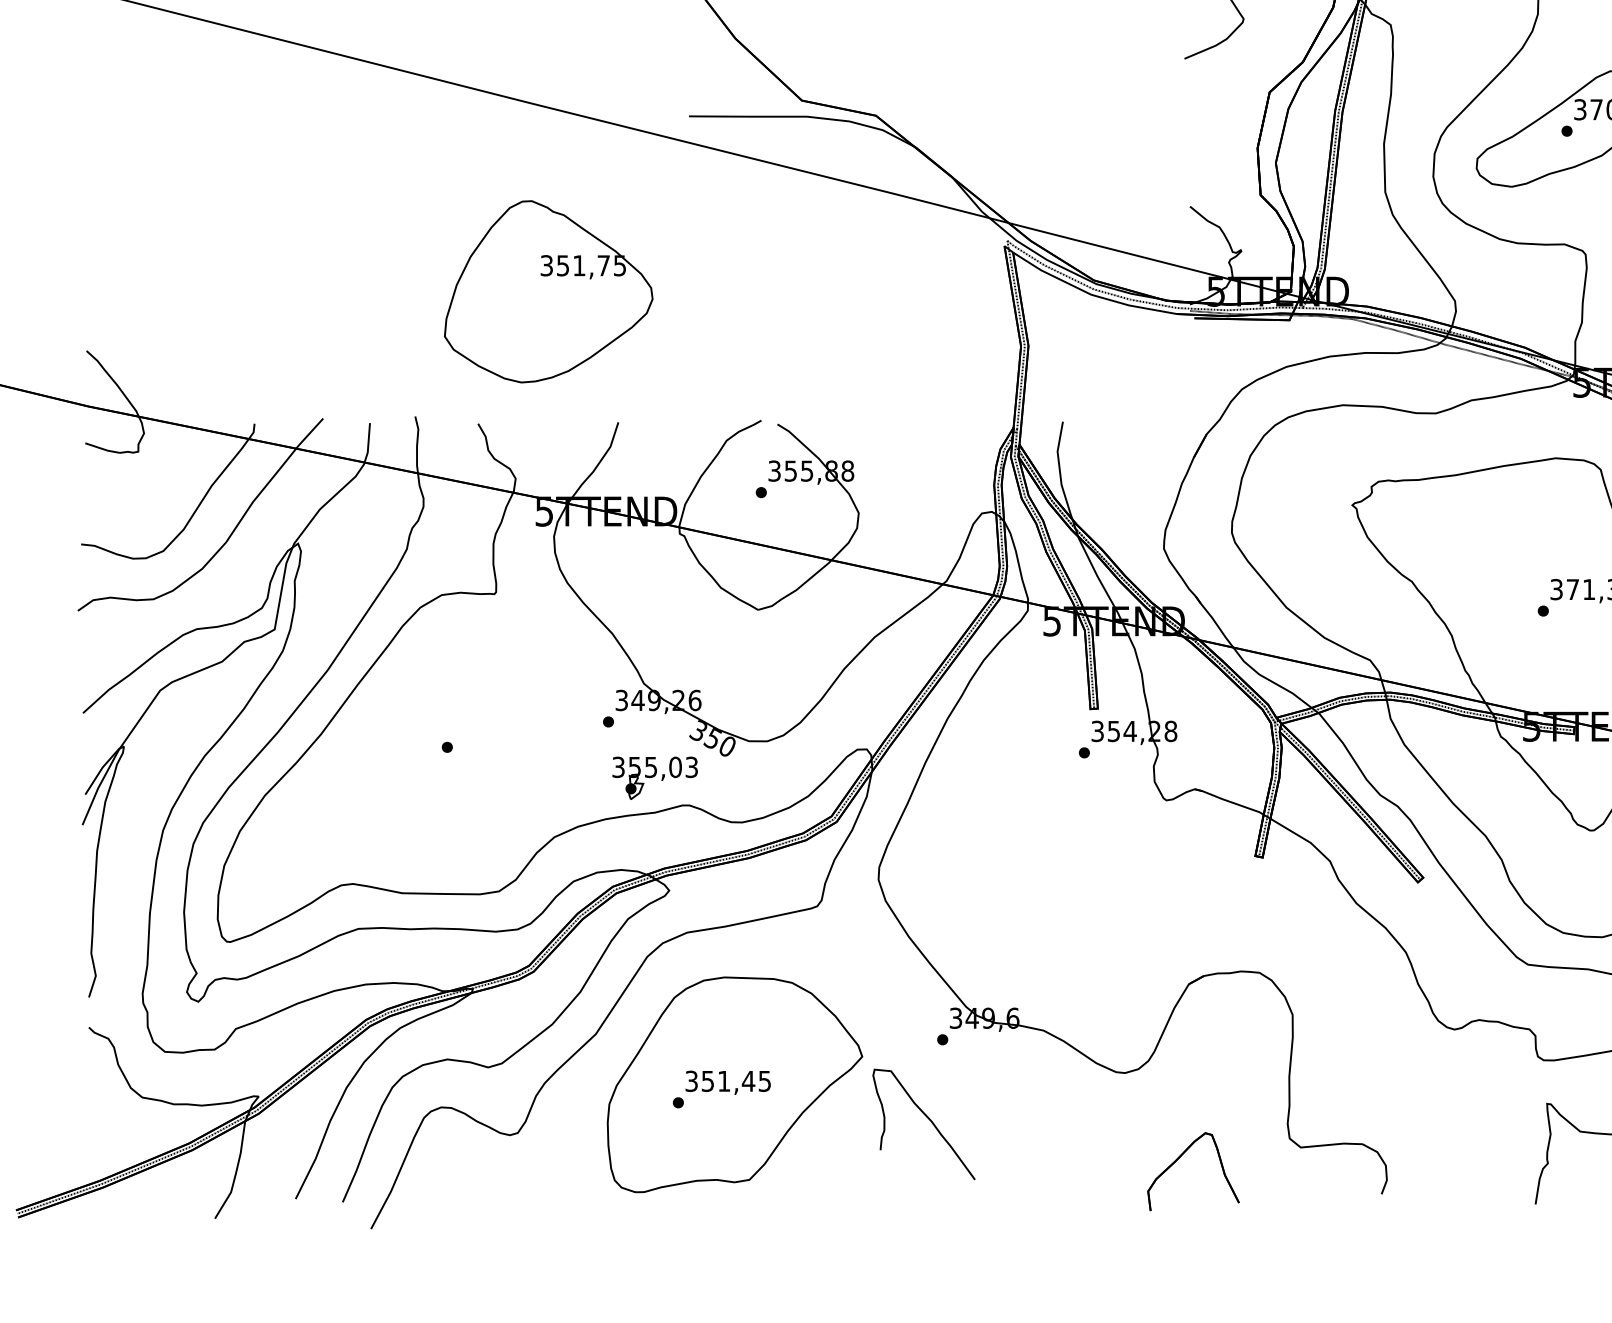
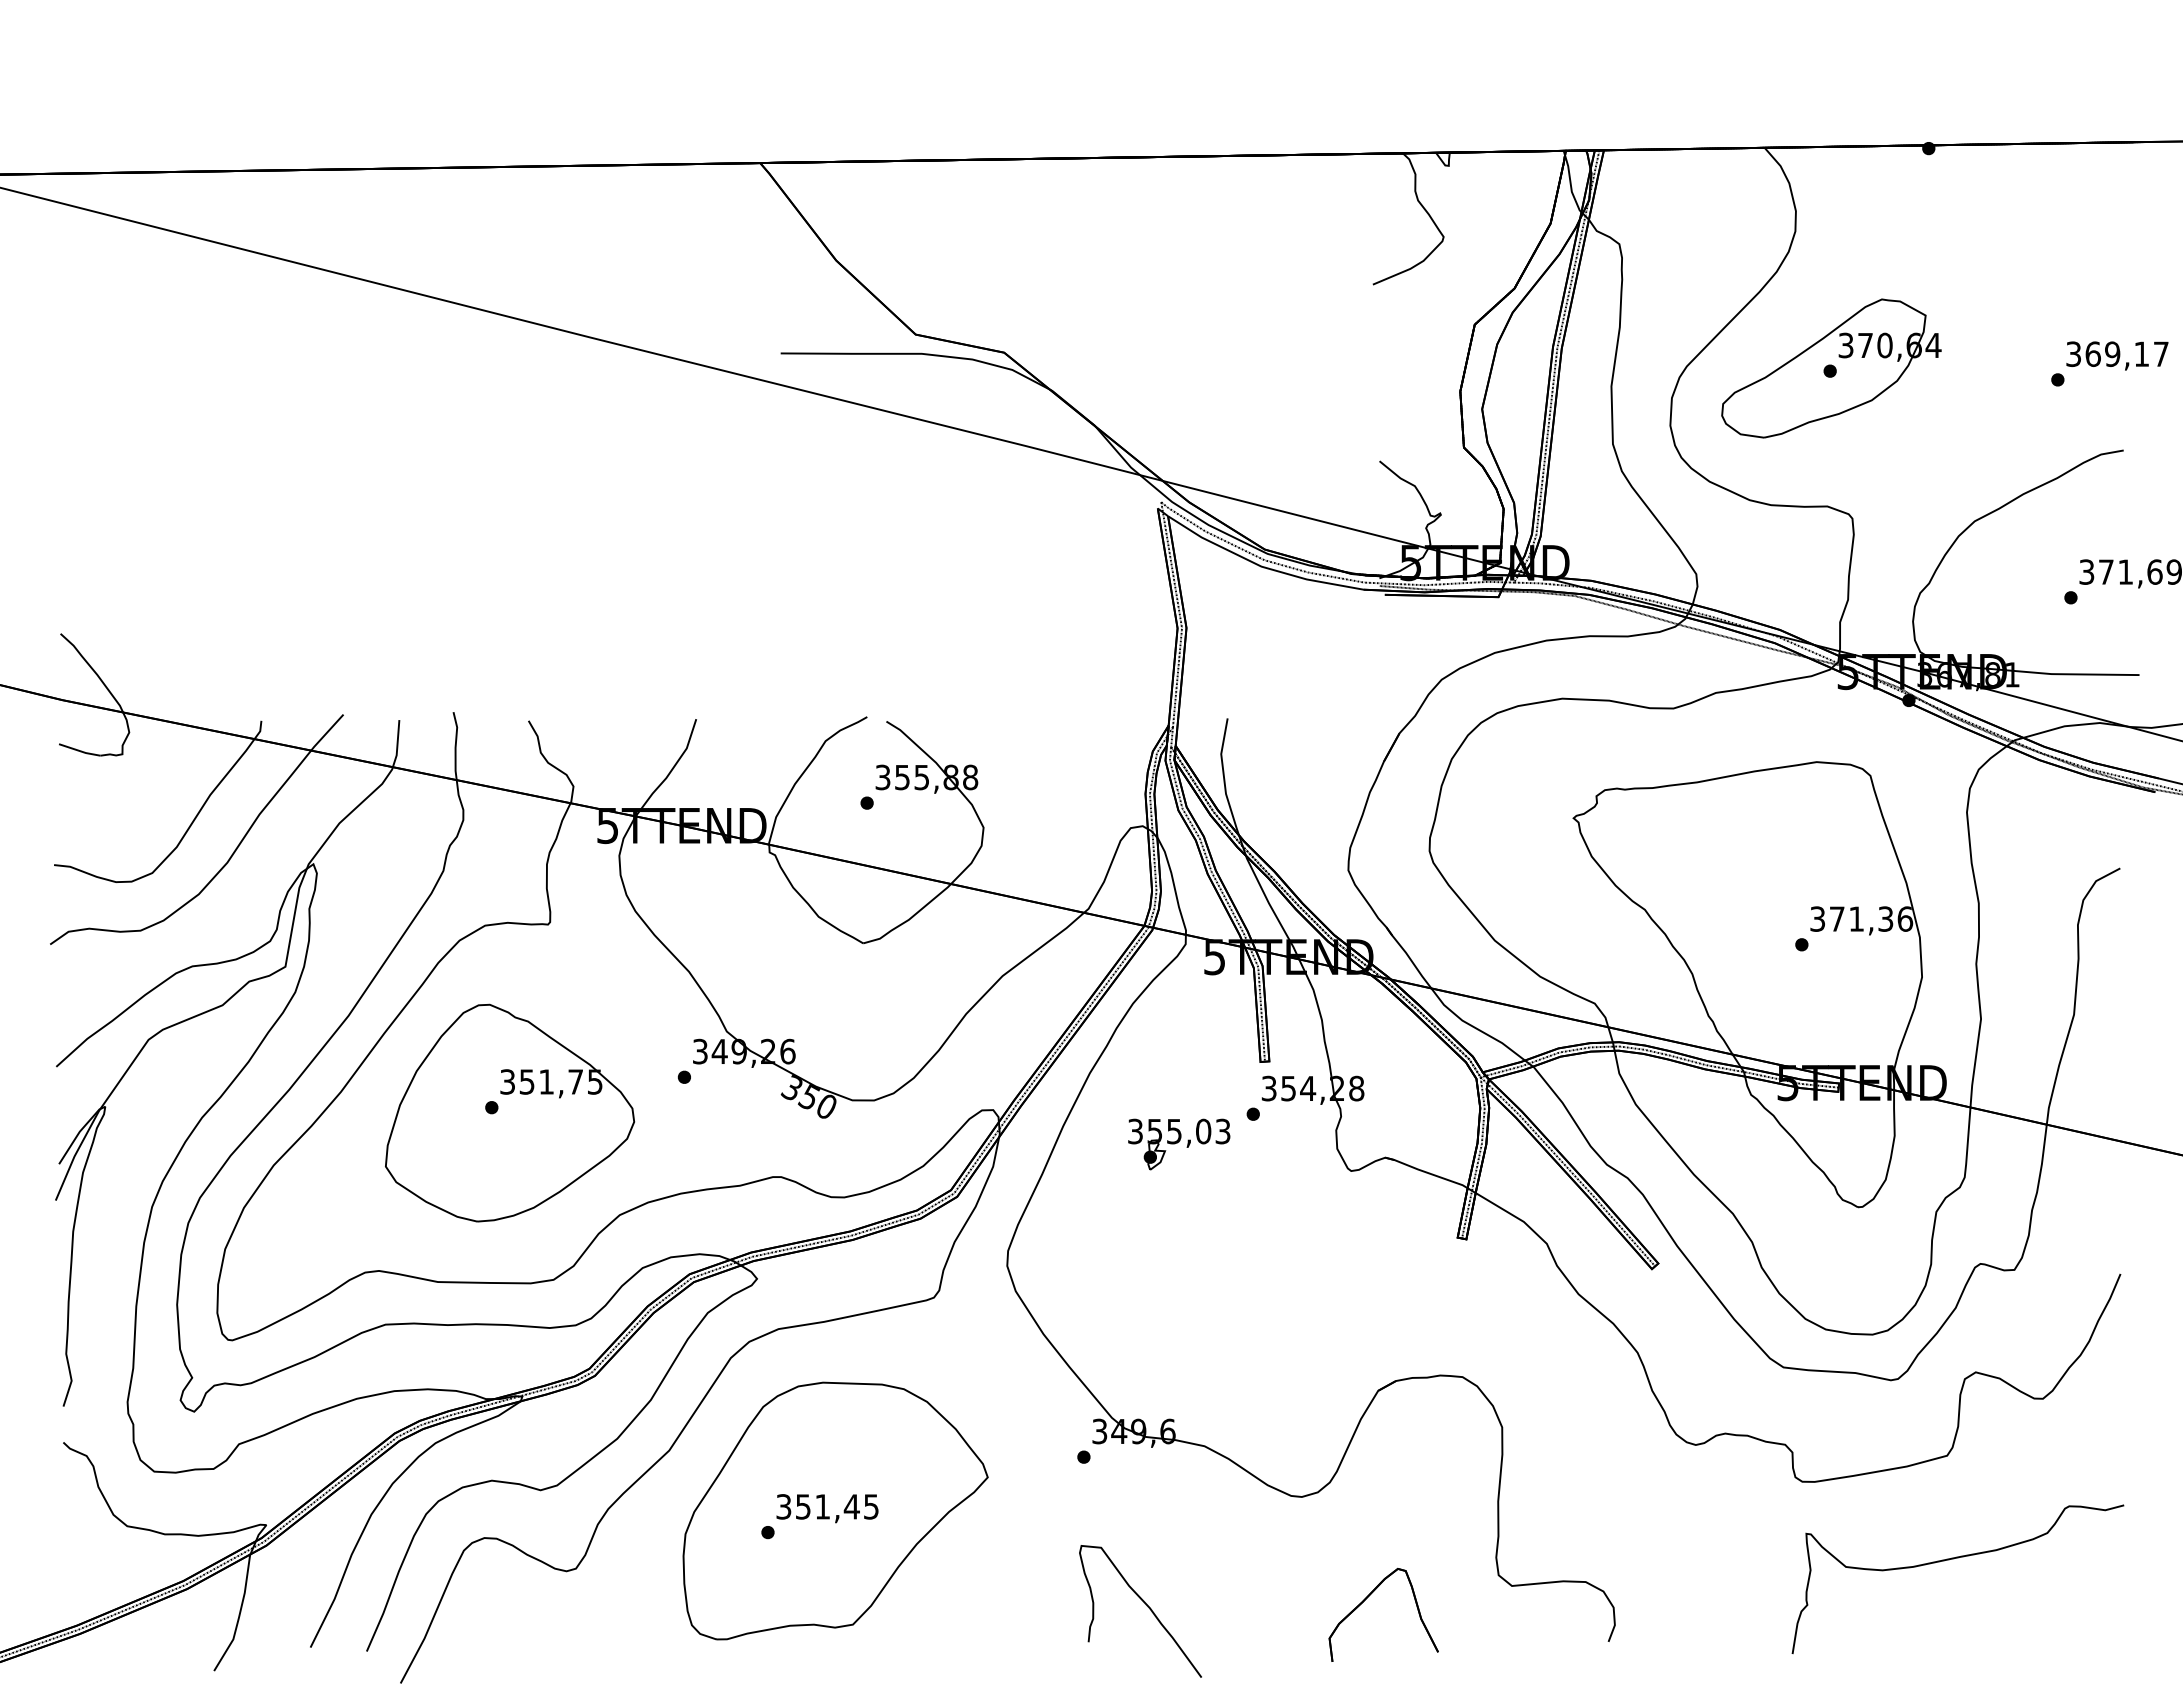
part: (549, 291) -> (510, 1112), moved
part: (655, 778) -> (1179, 1144), moved
curve: (929, 1121) -> (1147, 1607), moved

